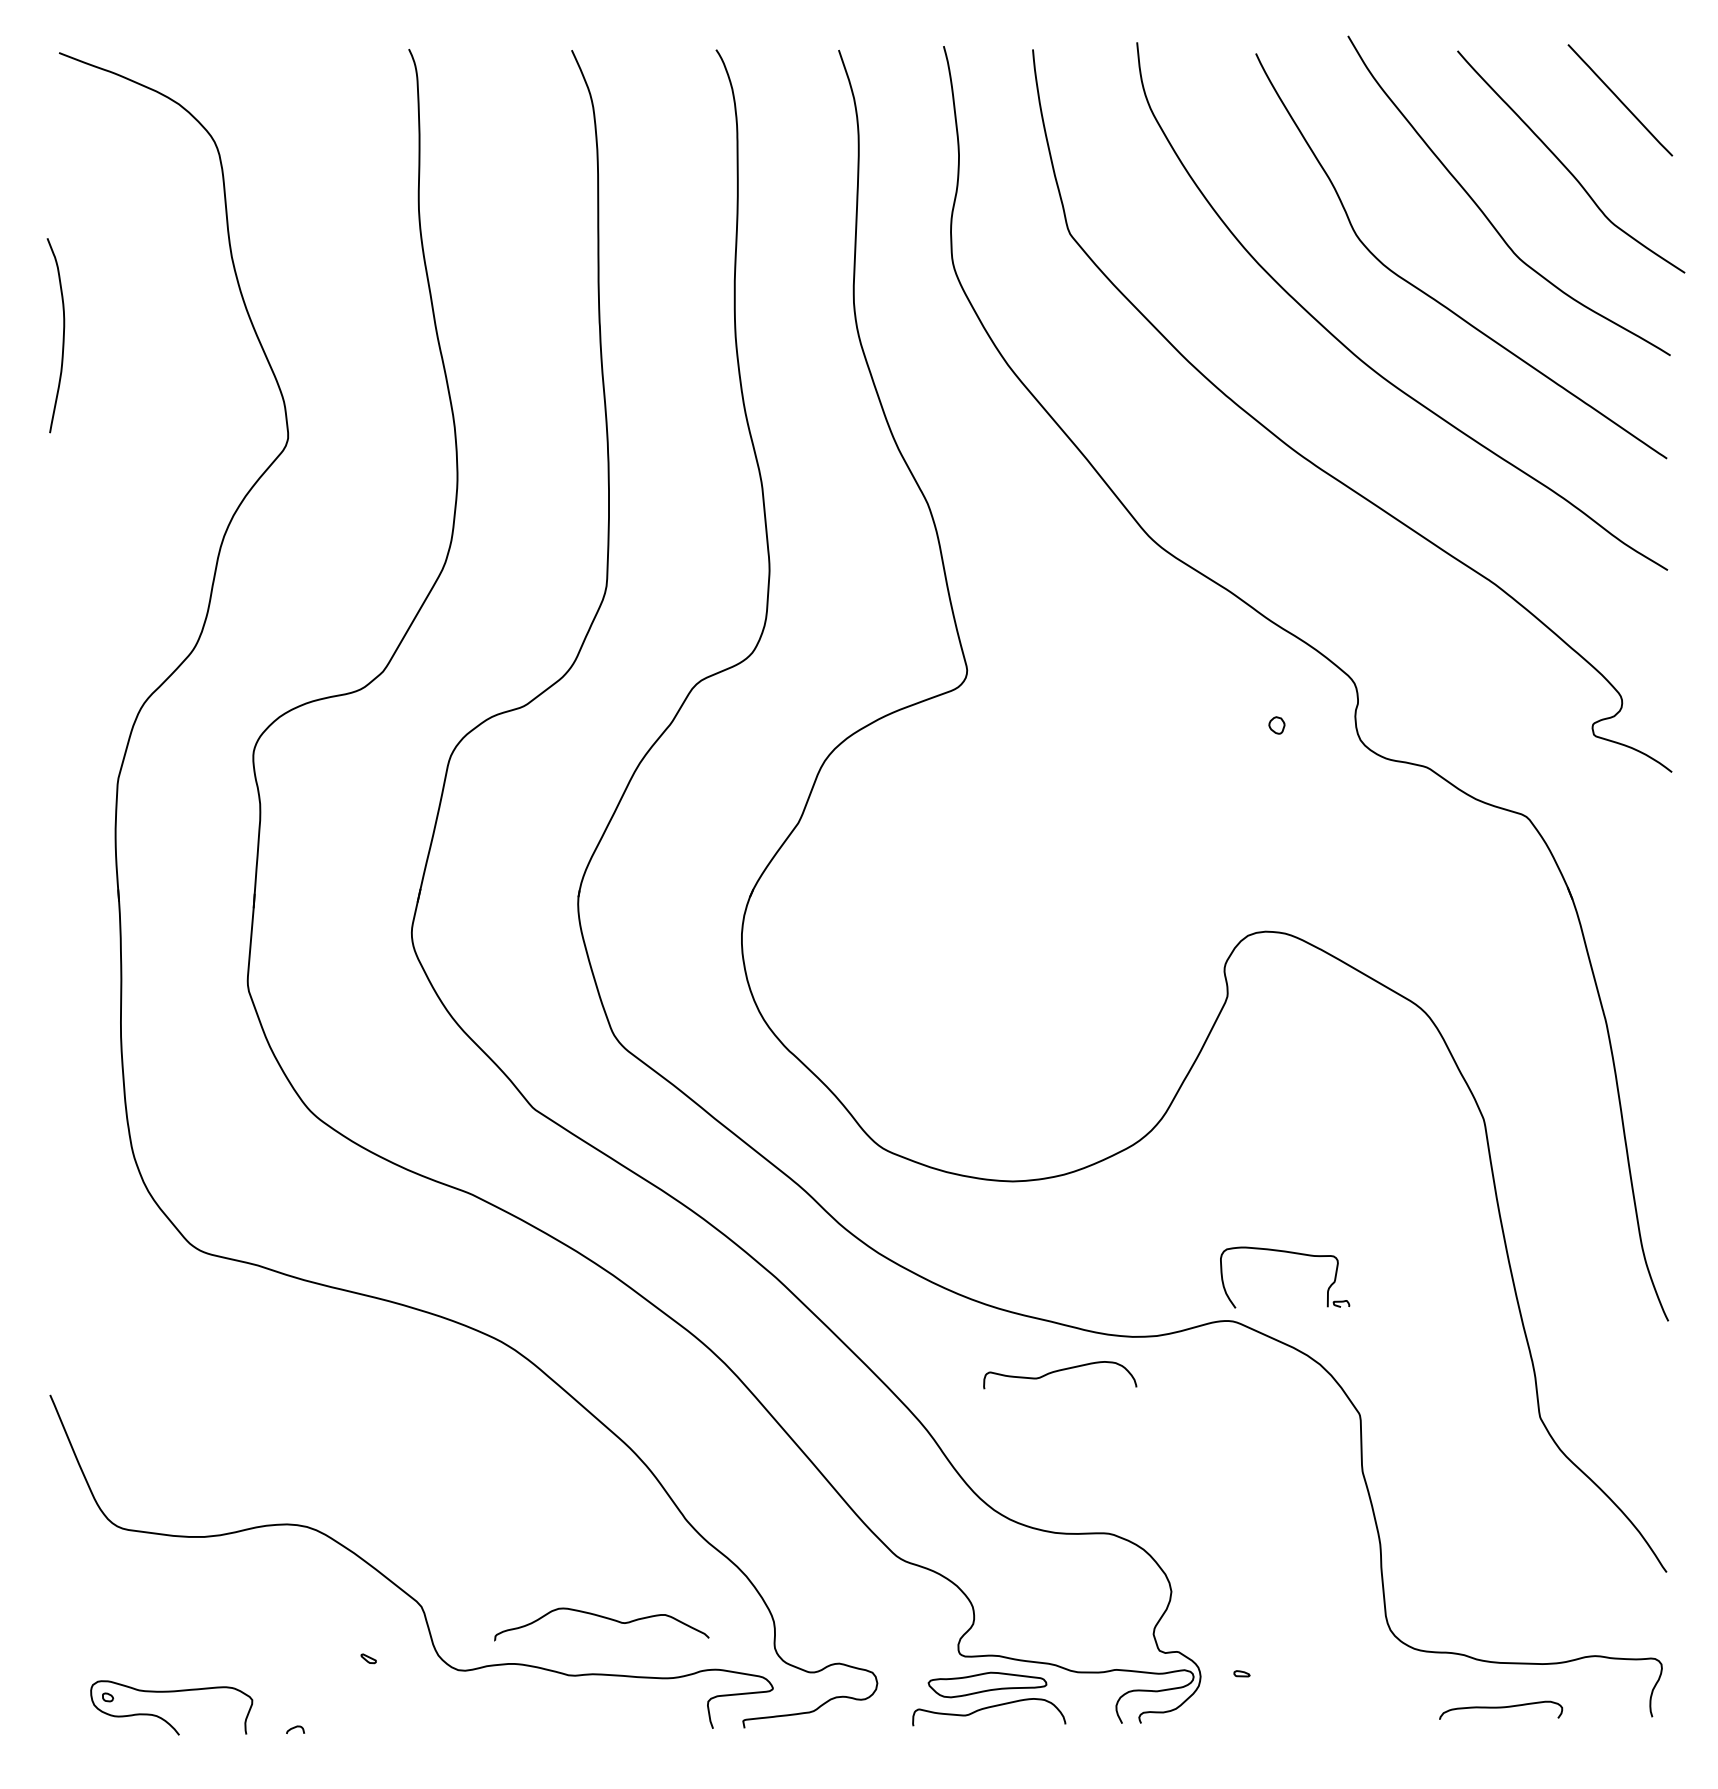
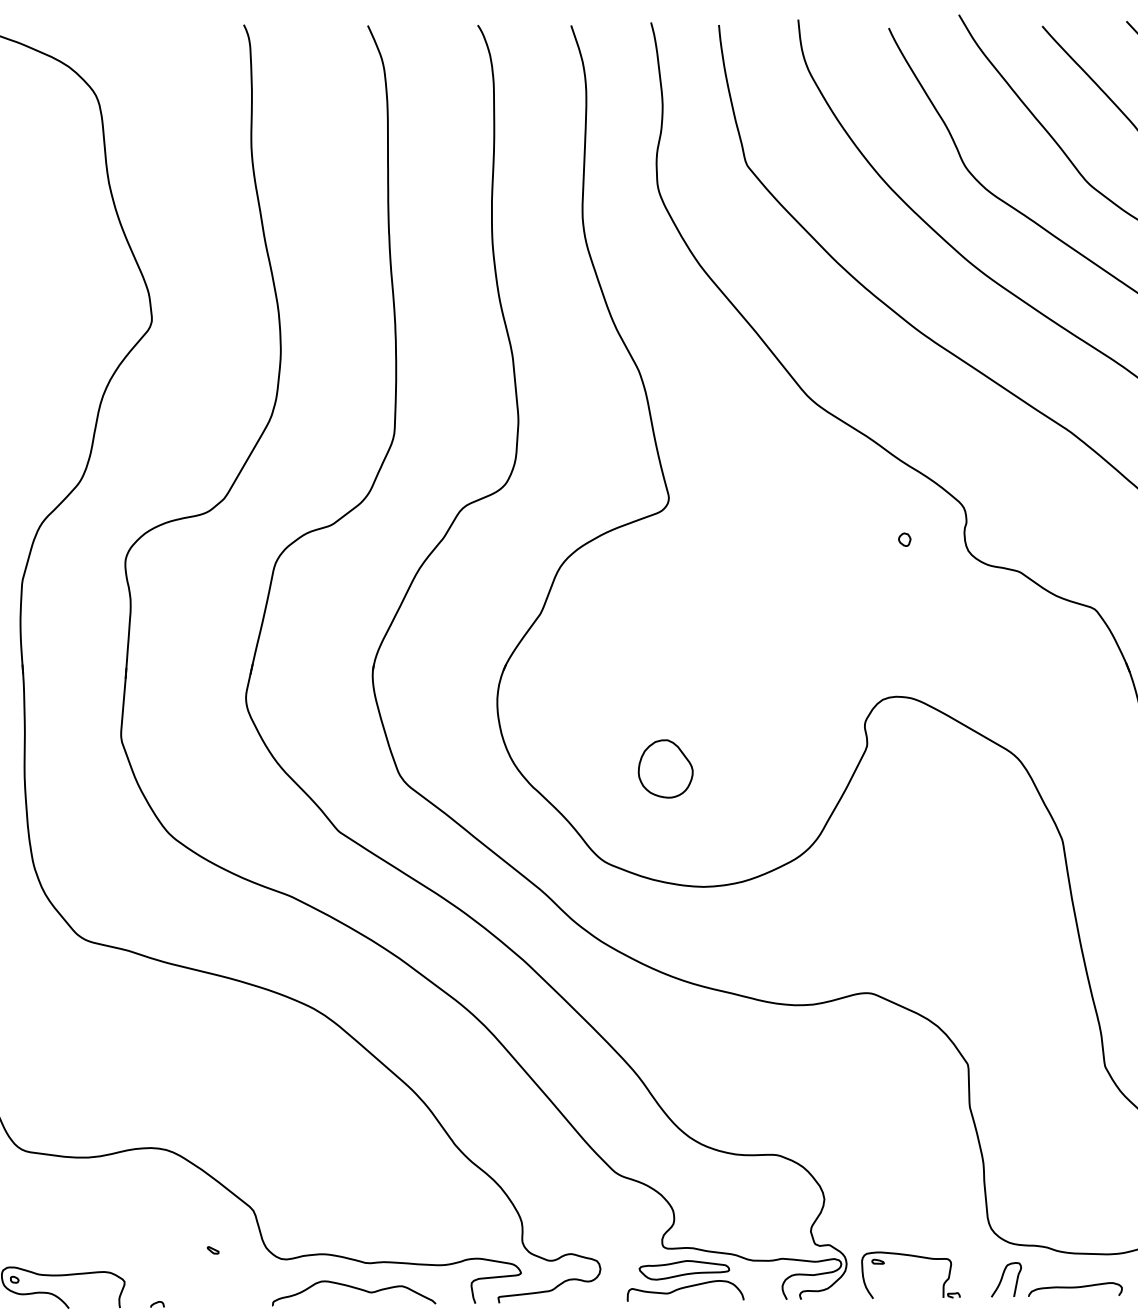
part: (962, 1026) -> (665, 768), added
part: (1289, 1253) -> (914, 1256), moved
curve: (1060, 1371) -> (739, 1031), removed
curve: (603, 1618) -> (355, 1288), moved
curve: (1405, 1695) -> (1002, 1278), added

